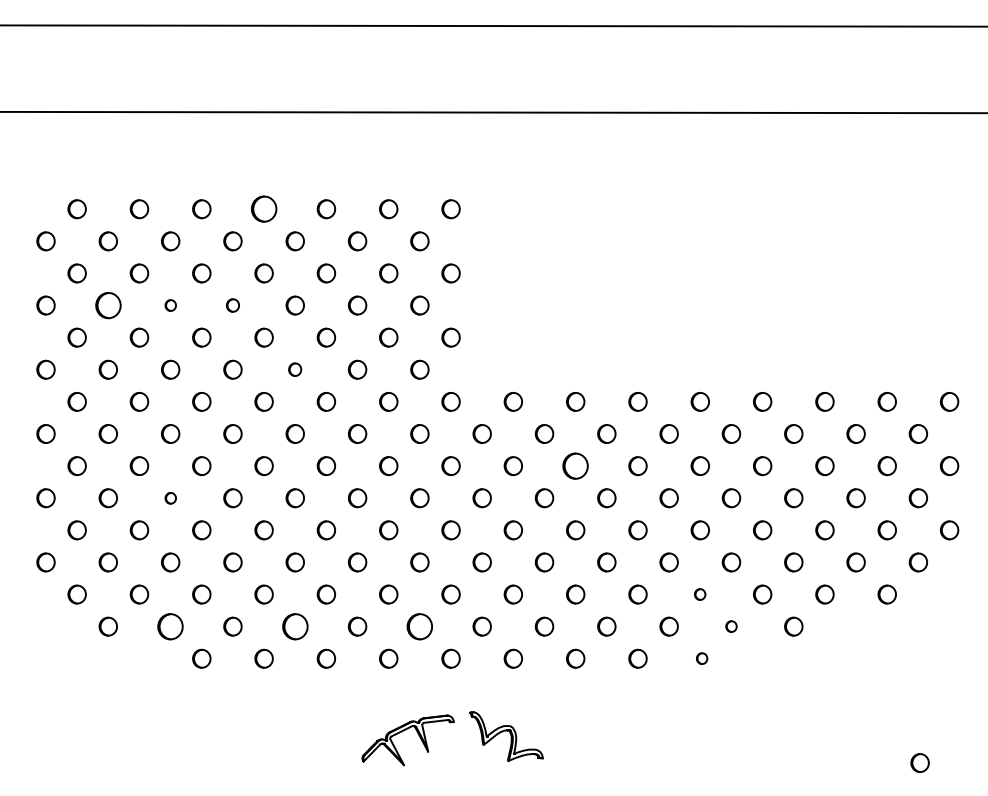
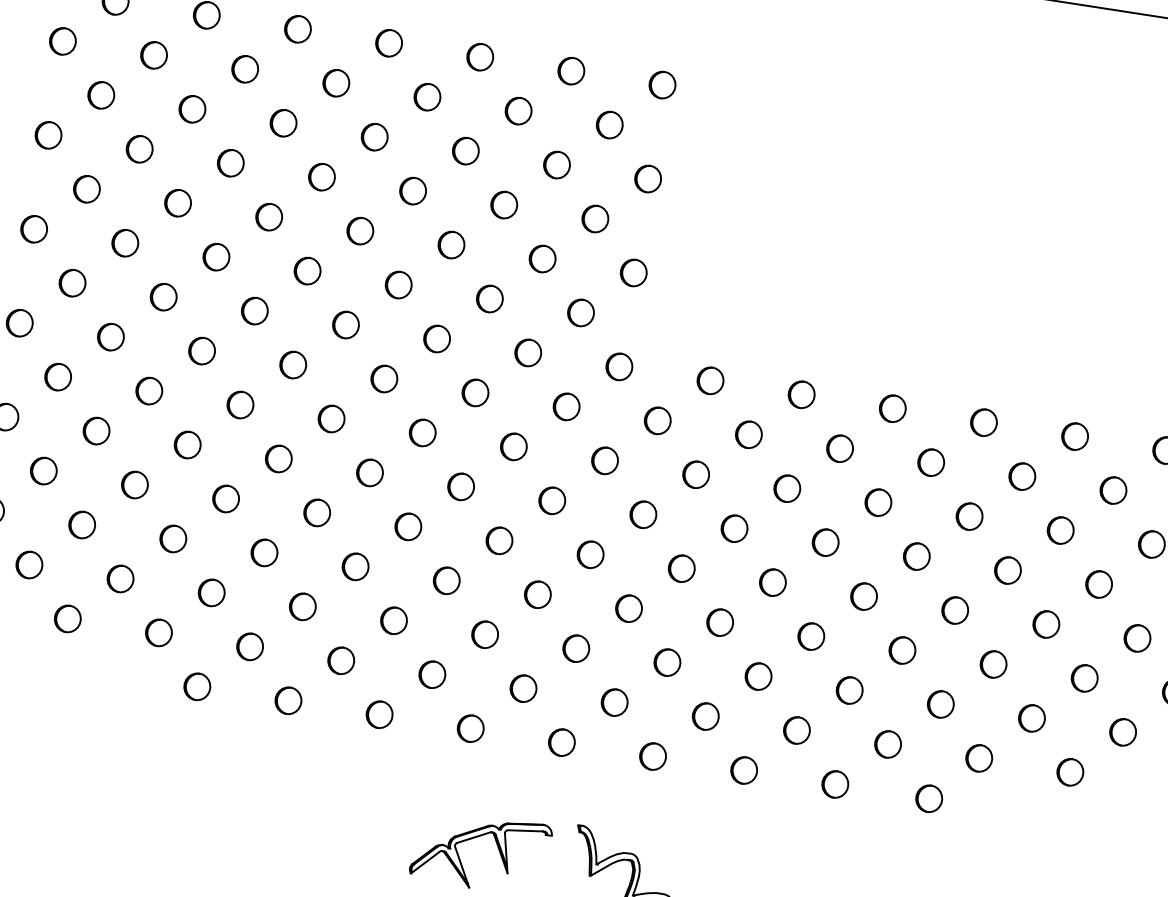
part: (263, 209) -> (388, 43), size x0.71
part: (107, 305) -> (138, 149), size x0.71
part: (170, 305) -> (230, 163), size x1.67
part: (232, 305) -> (321, 176), size x1.43
part: (294, 369) -> (397, 284), size x1.43
part: (575, 465) -> (787, 487), size x0.71
part: (170, 498) -> (187, 445), size x1.67
part: (699, 594) -> (939, 704), size x1.67
part: (170, 626) -> (158, 632), size x0.71
part: (294, 626) -> (340, 660), size x0.71
part: (419, 626) -> (522, 688), size x0.71
part: (731, 626) -> (979, 758), size x1.67
part: (701, 658) -> (928, 798), size x1.67

